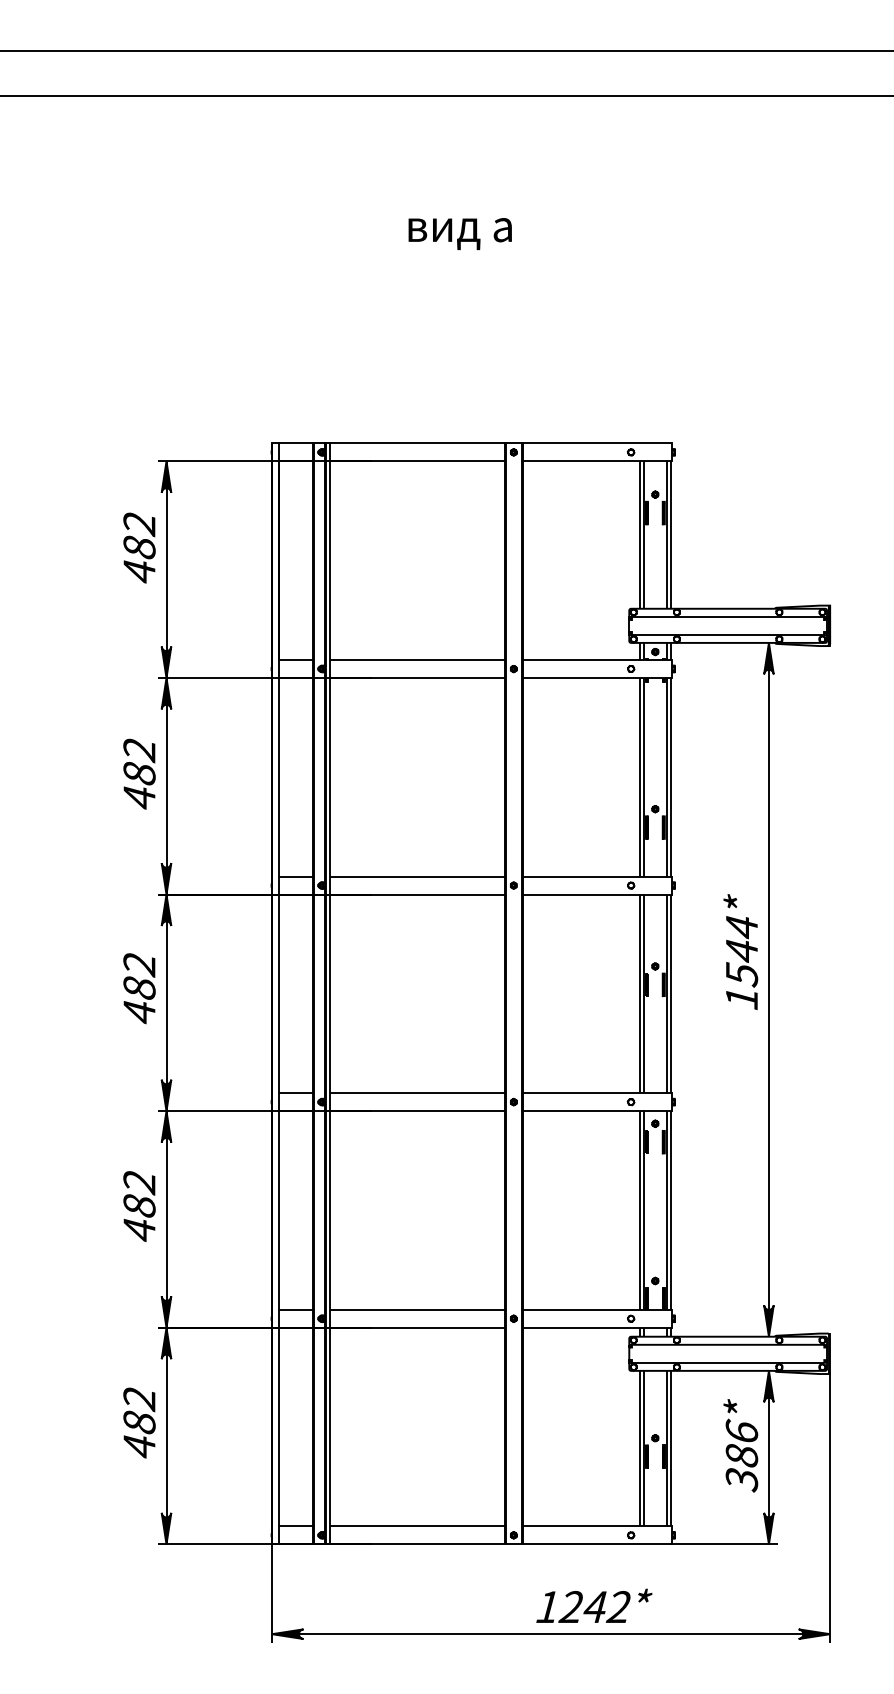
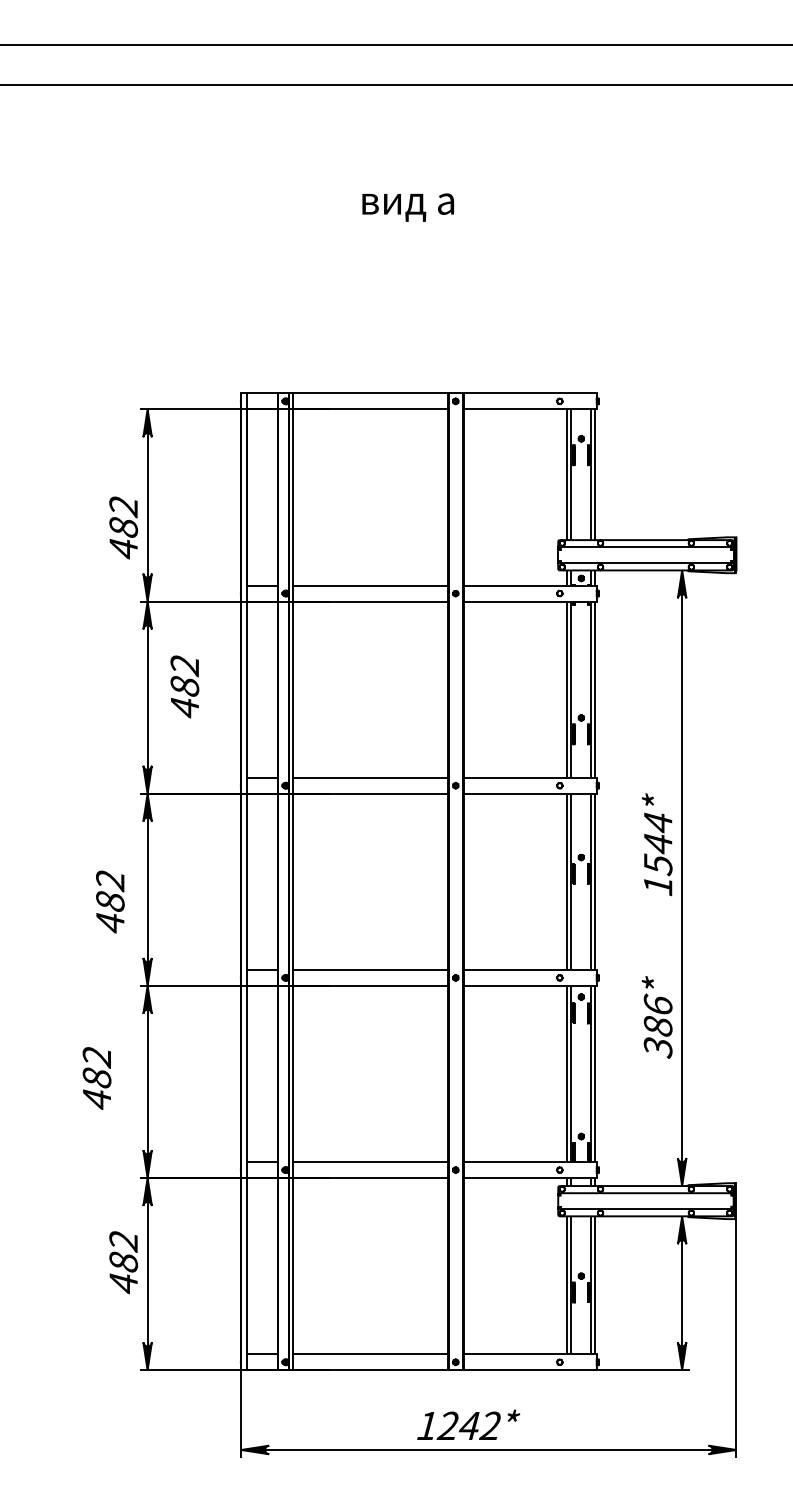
text: (139, 547) -> (123, 527), moved
text: (139, 773) -> (184, 686), moved
text: (139, 988) -> (110, 901), moved
text: (139, 1206) -> (97, 1078), moved
text: (740, 1445) -> (656, 1017), moved
text: (594, 1605) -> (468, 1424), moved

